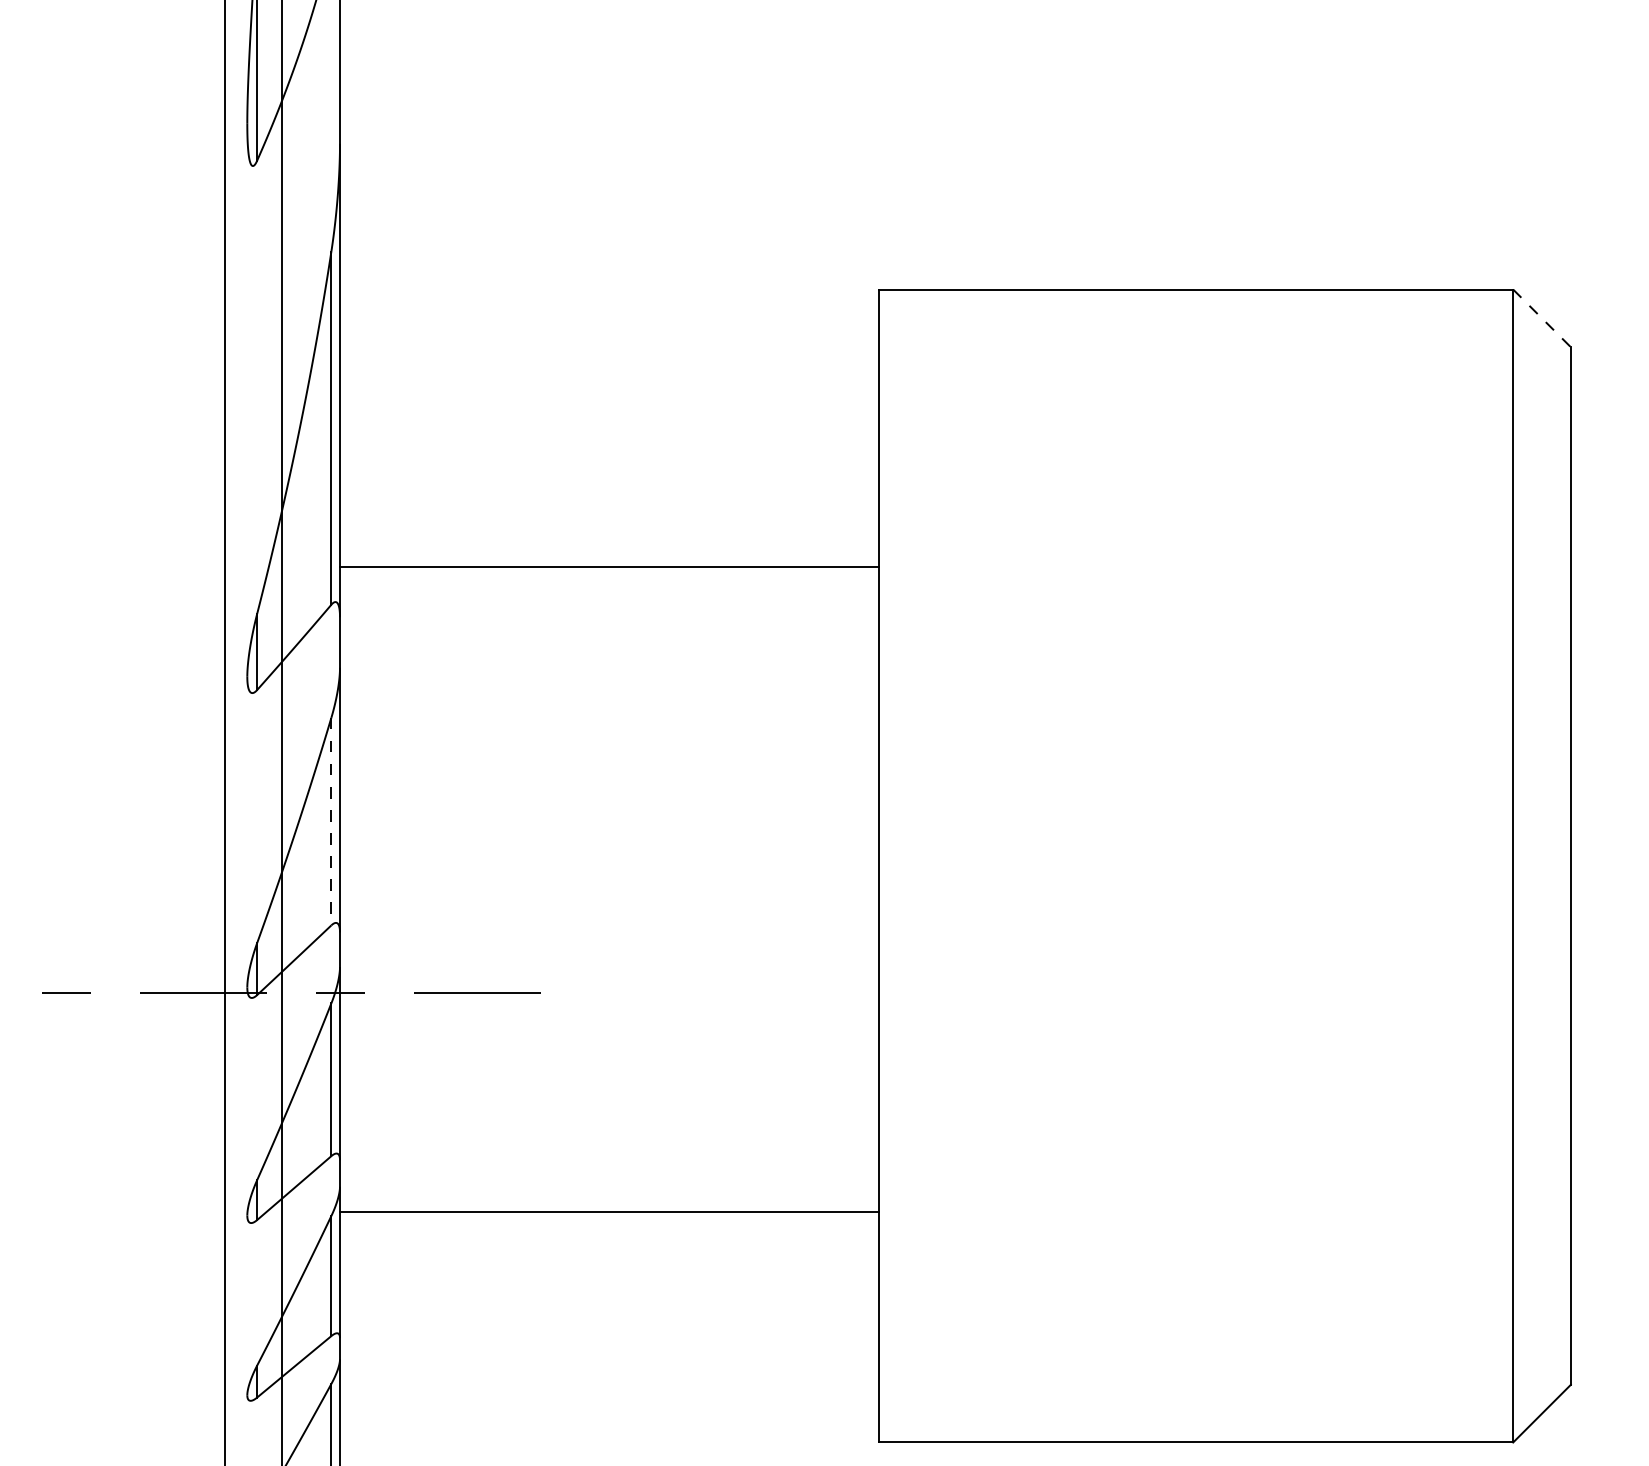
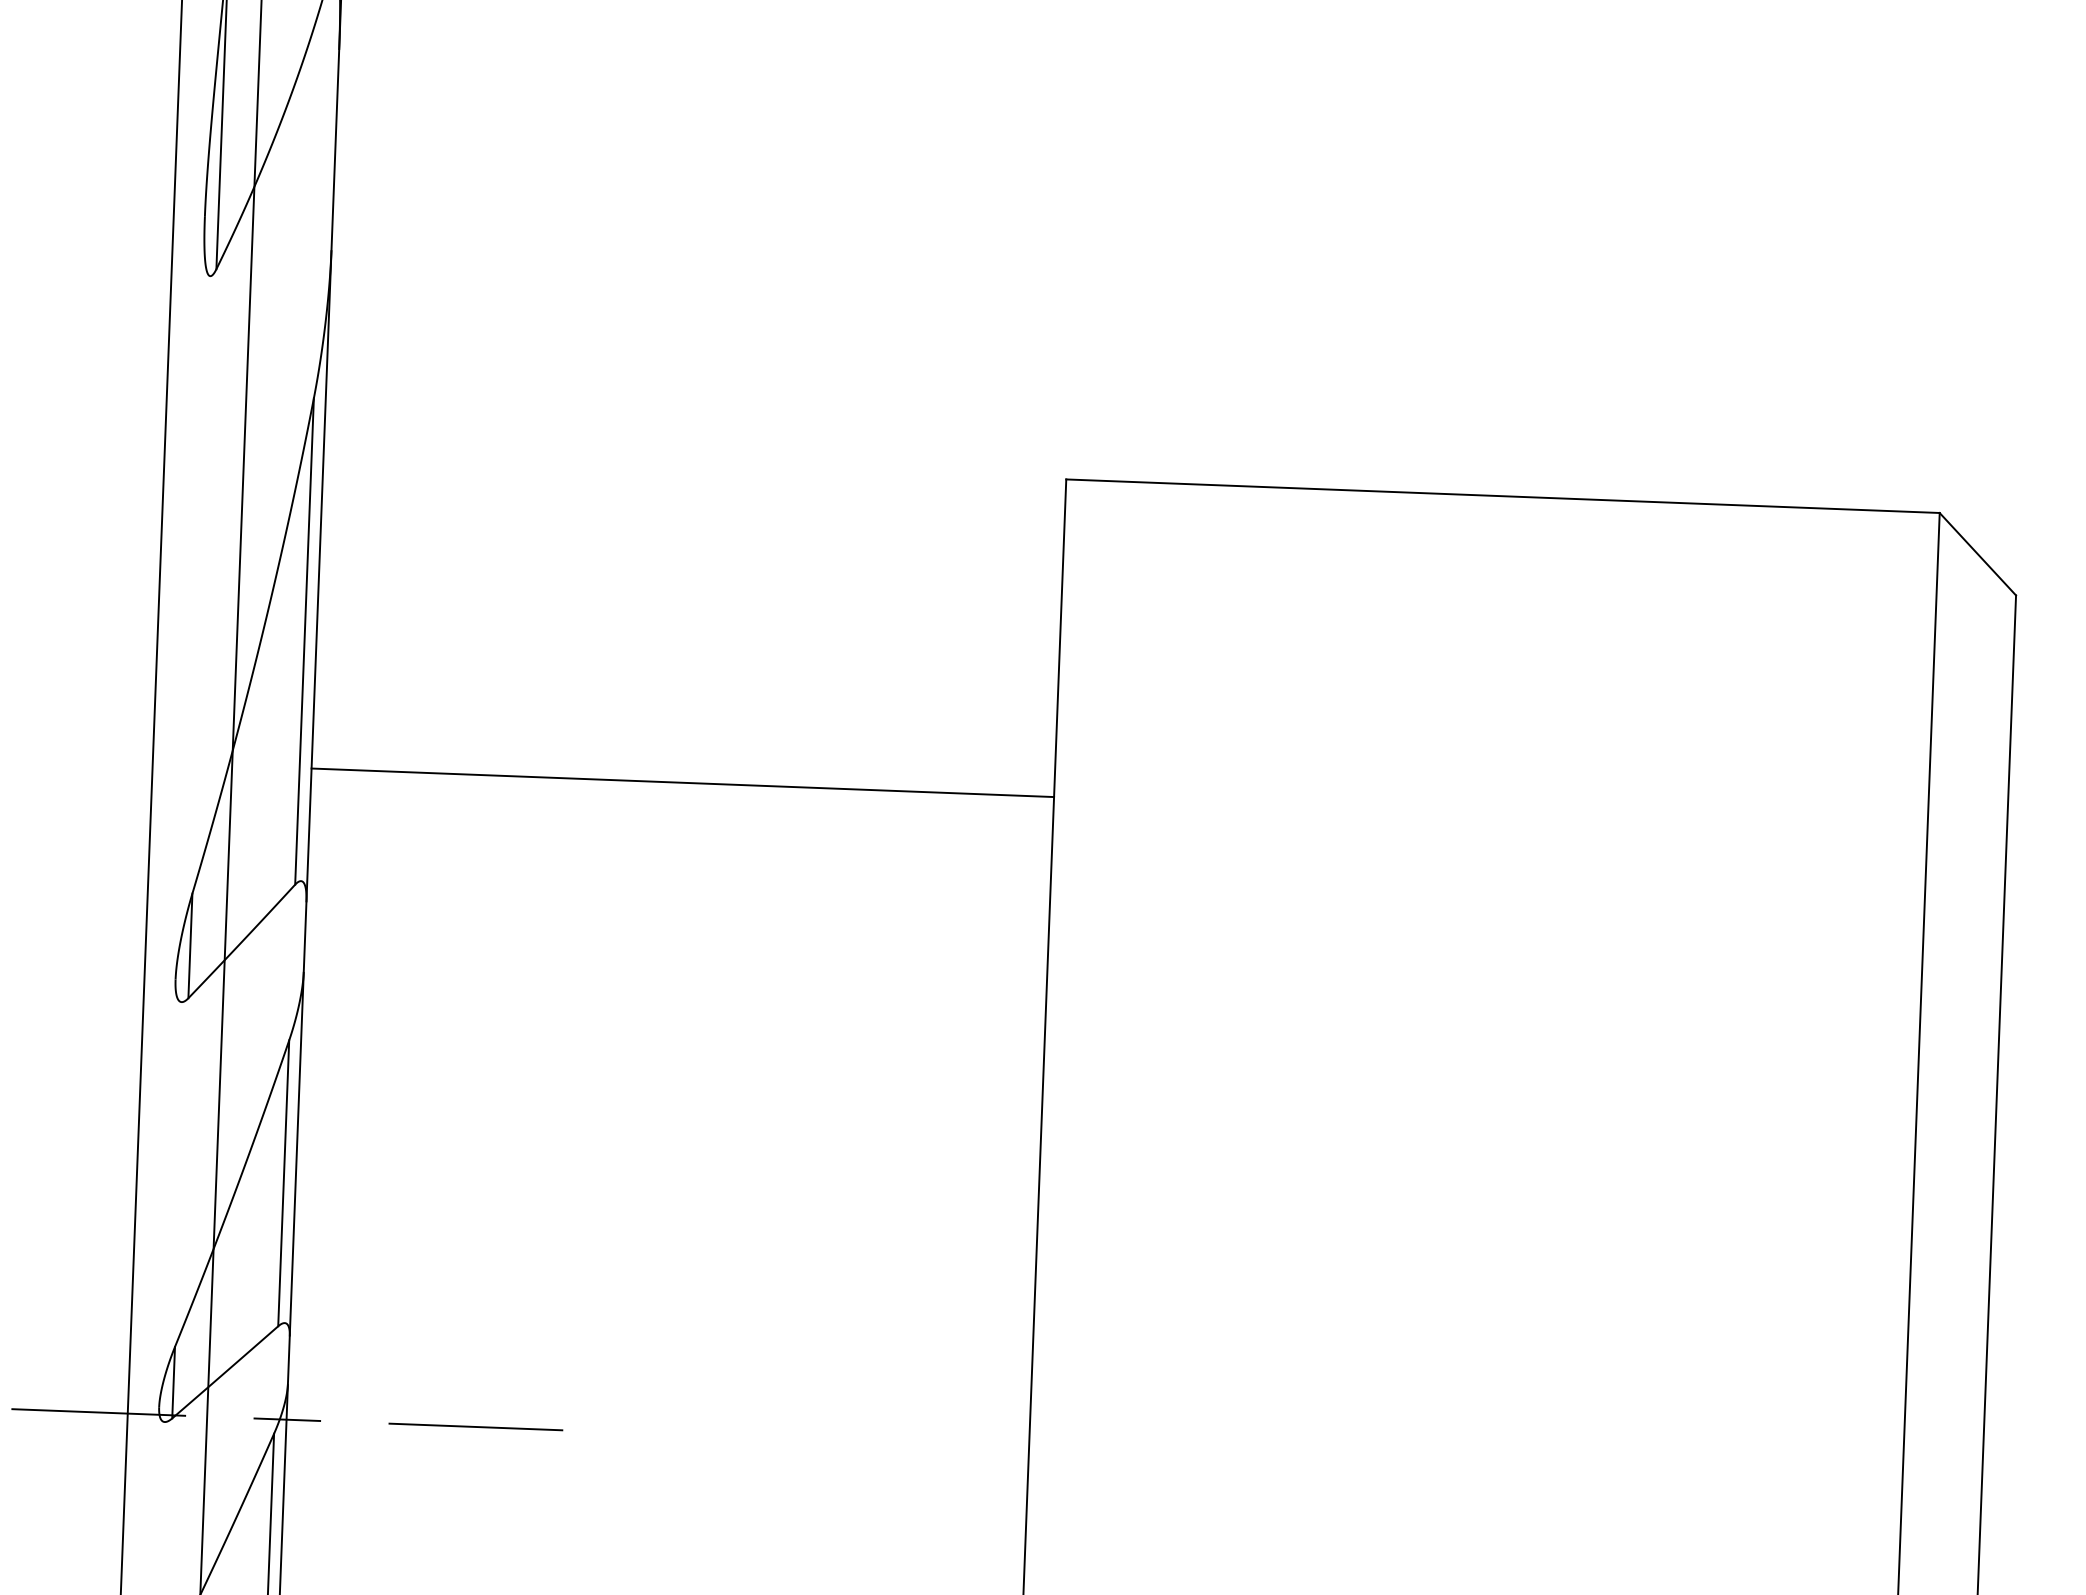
line: (1542, 318) -> (1978, 554), dashed -> solid
line: (609, 567) -> (682, 783), moved
line: (331, 821) -> (283, 1183), dashed -> solid

